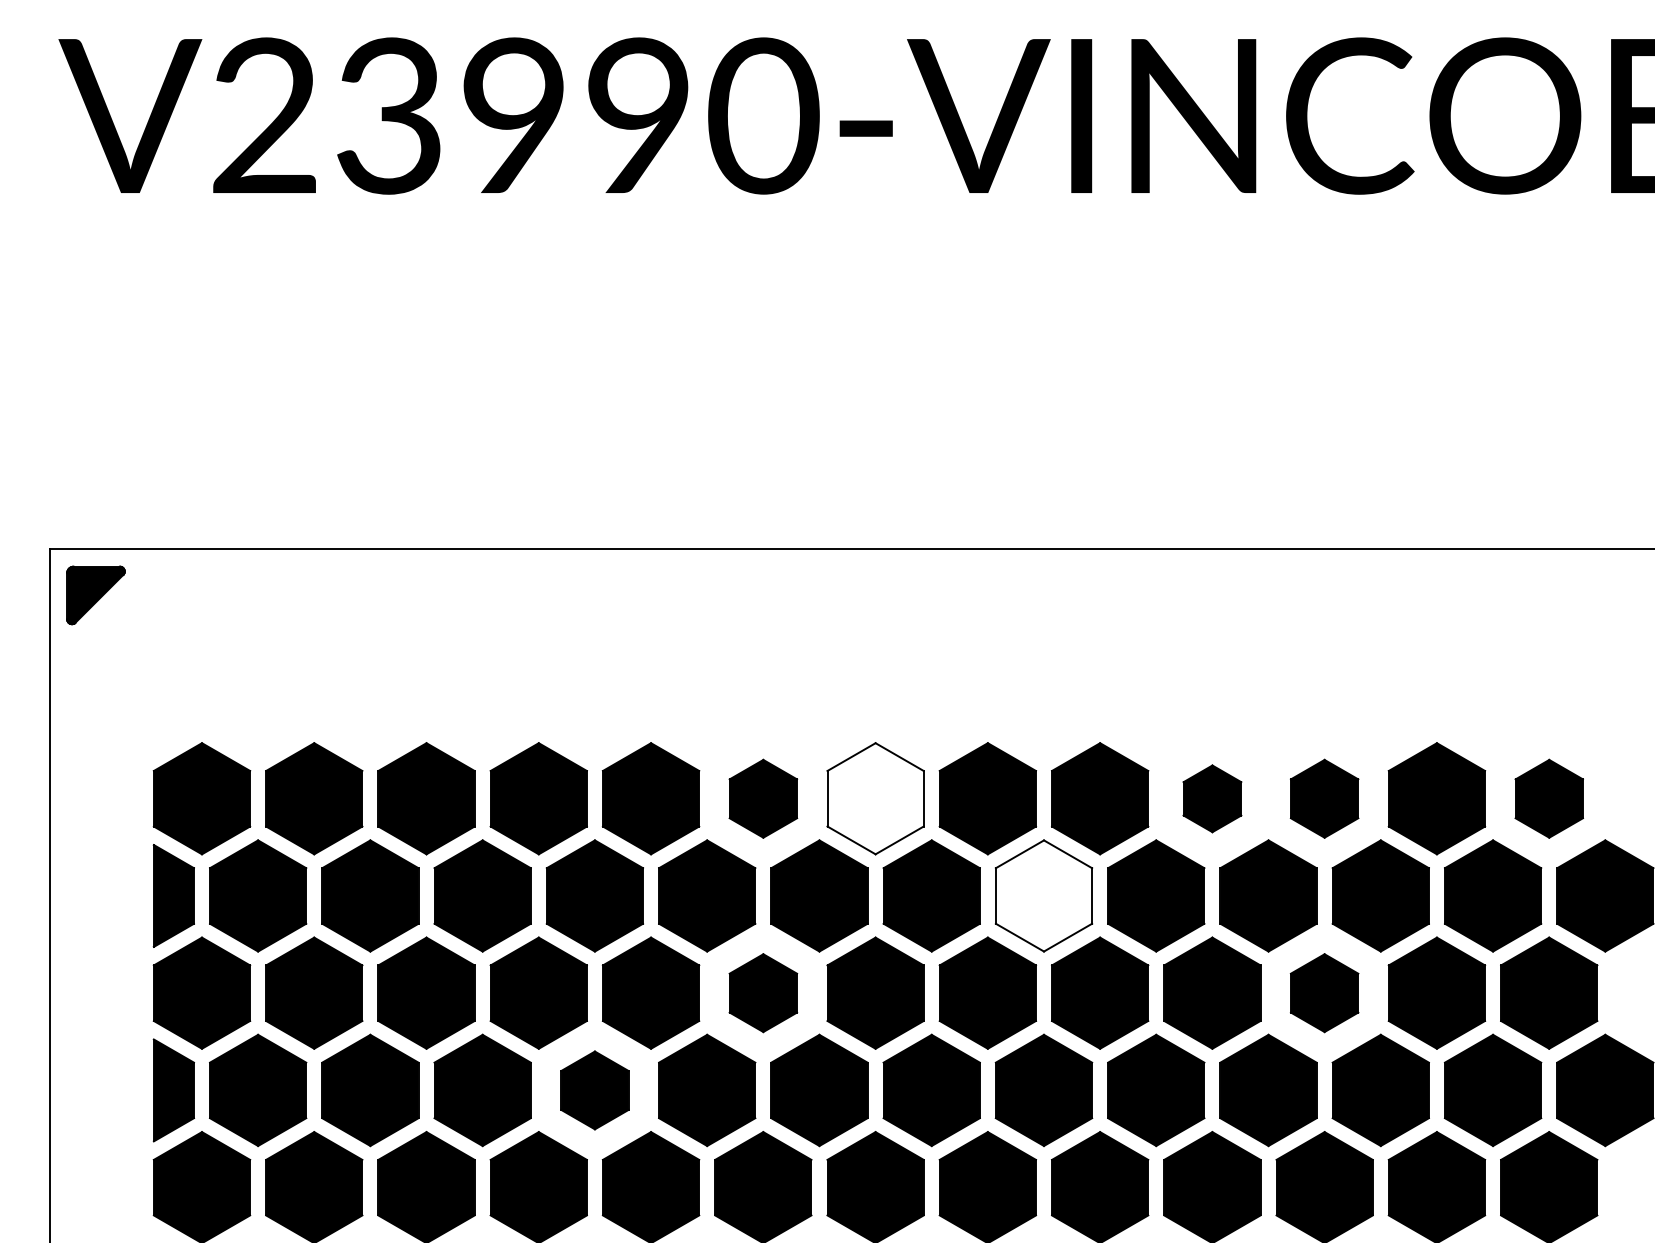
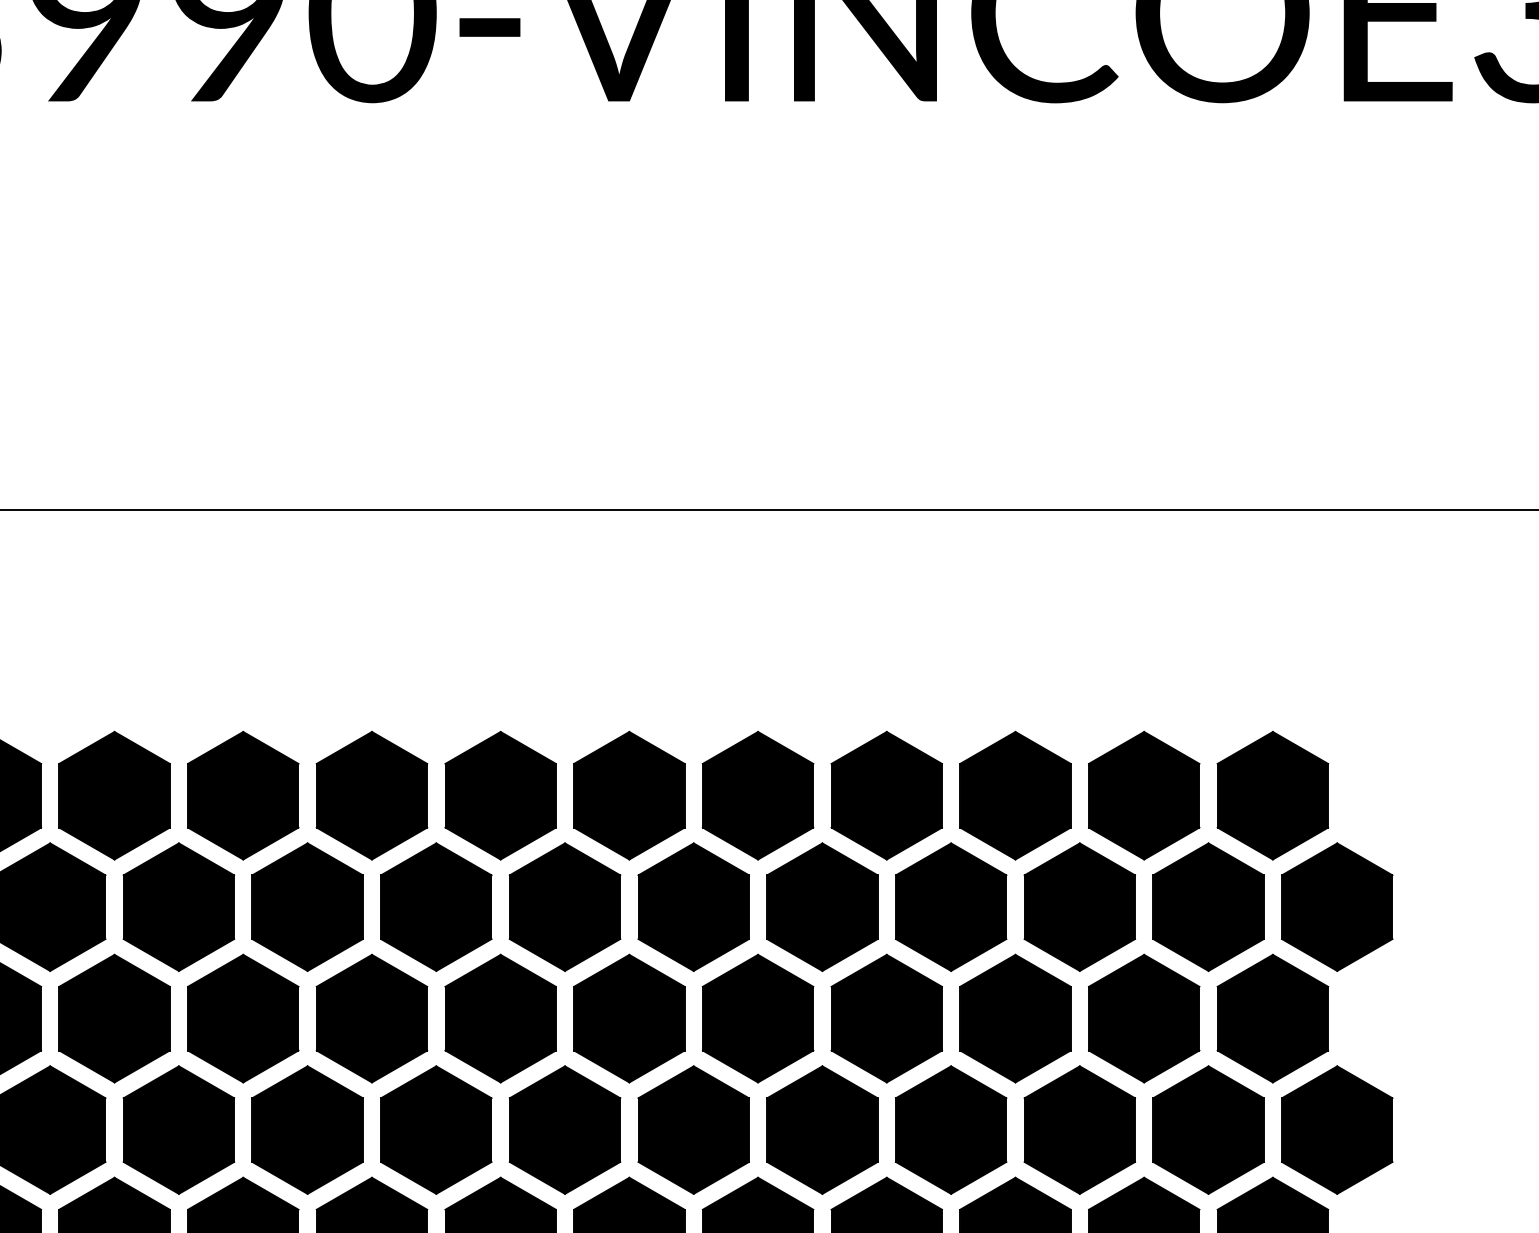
part: (763, 798) -> (372, 795), size x1.43
fill: (875, 798) -> (500, 795), added
part: (1212, 798) -> (886, 795), size x1.67
part: (1324, 798) -> (1015, 795), size x1.43
part: (1549, 798) -> (1273, 795), size x1.43
fill: (1043, 895) -> (693, 906), added
part: (763, 992) -> (372, 1017), size x1.43
part: (1324, 992) -> (1015, 1017), size x1.43
part: (594, 1090) -> (178, 1130), size x1.43

